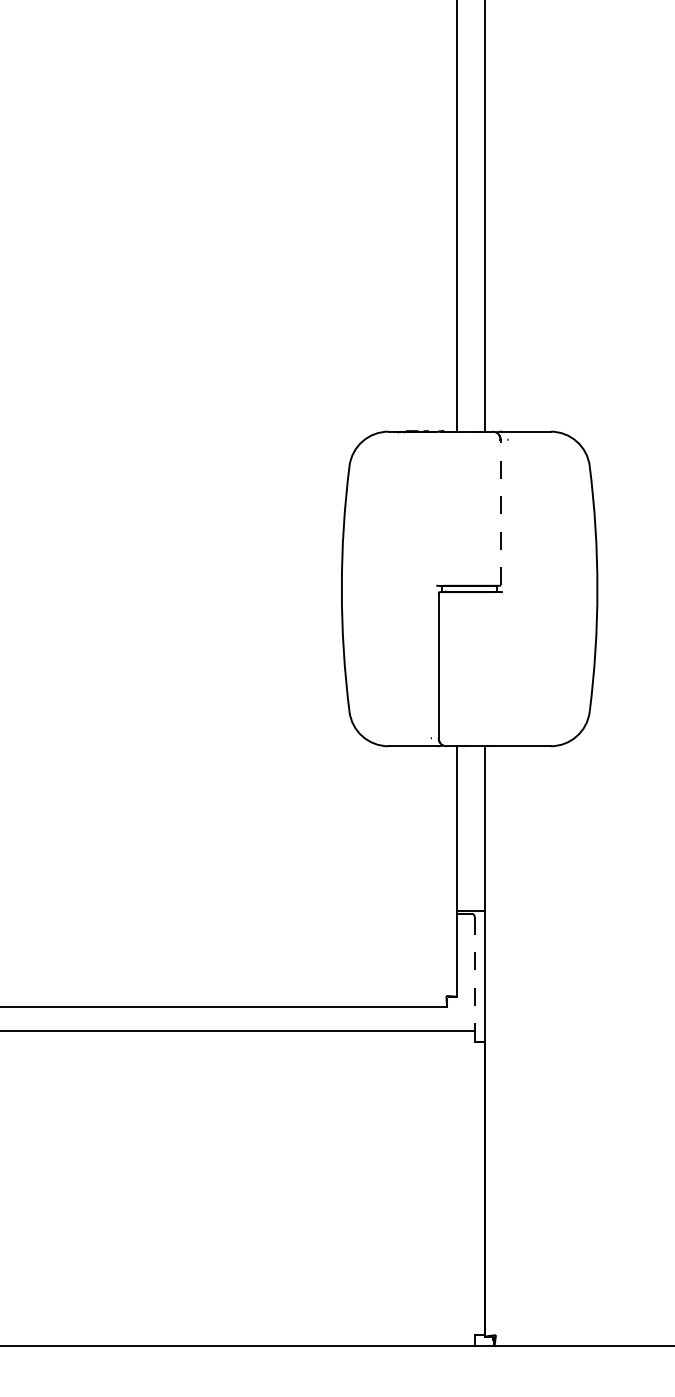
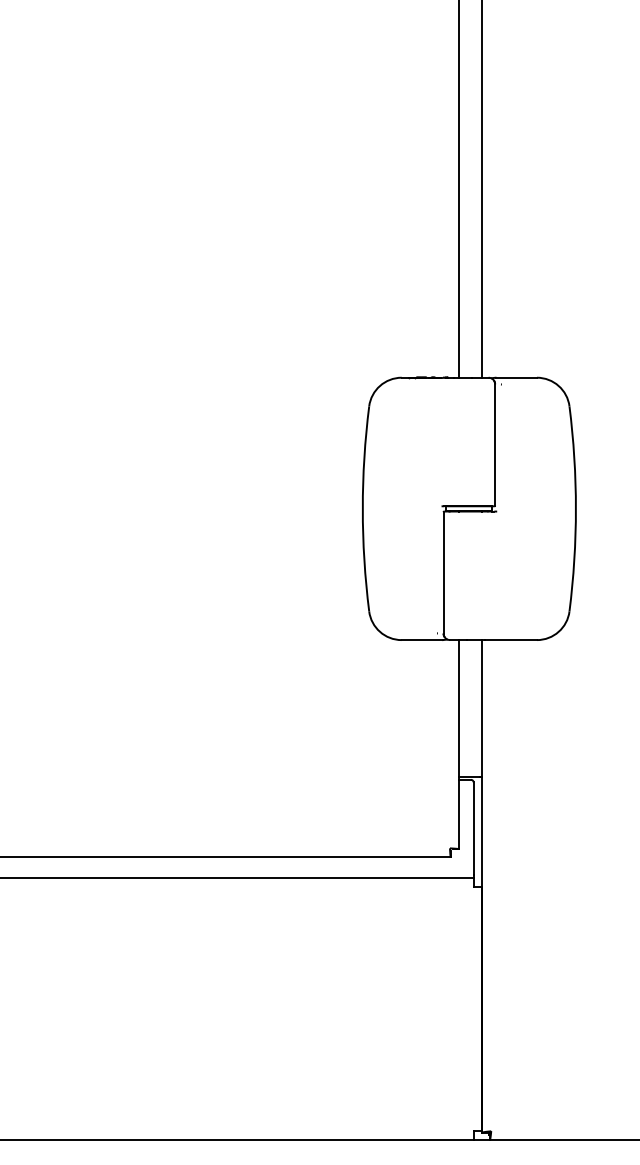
line: (500, 511) -> (495, 444), dashed -> solid
line: (474, 973) -> (473, 829), dashed -> solid

